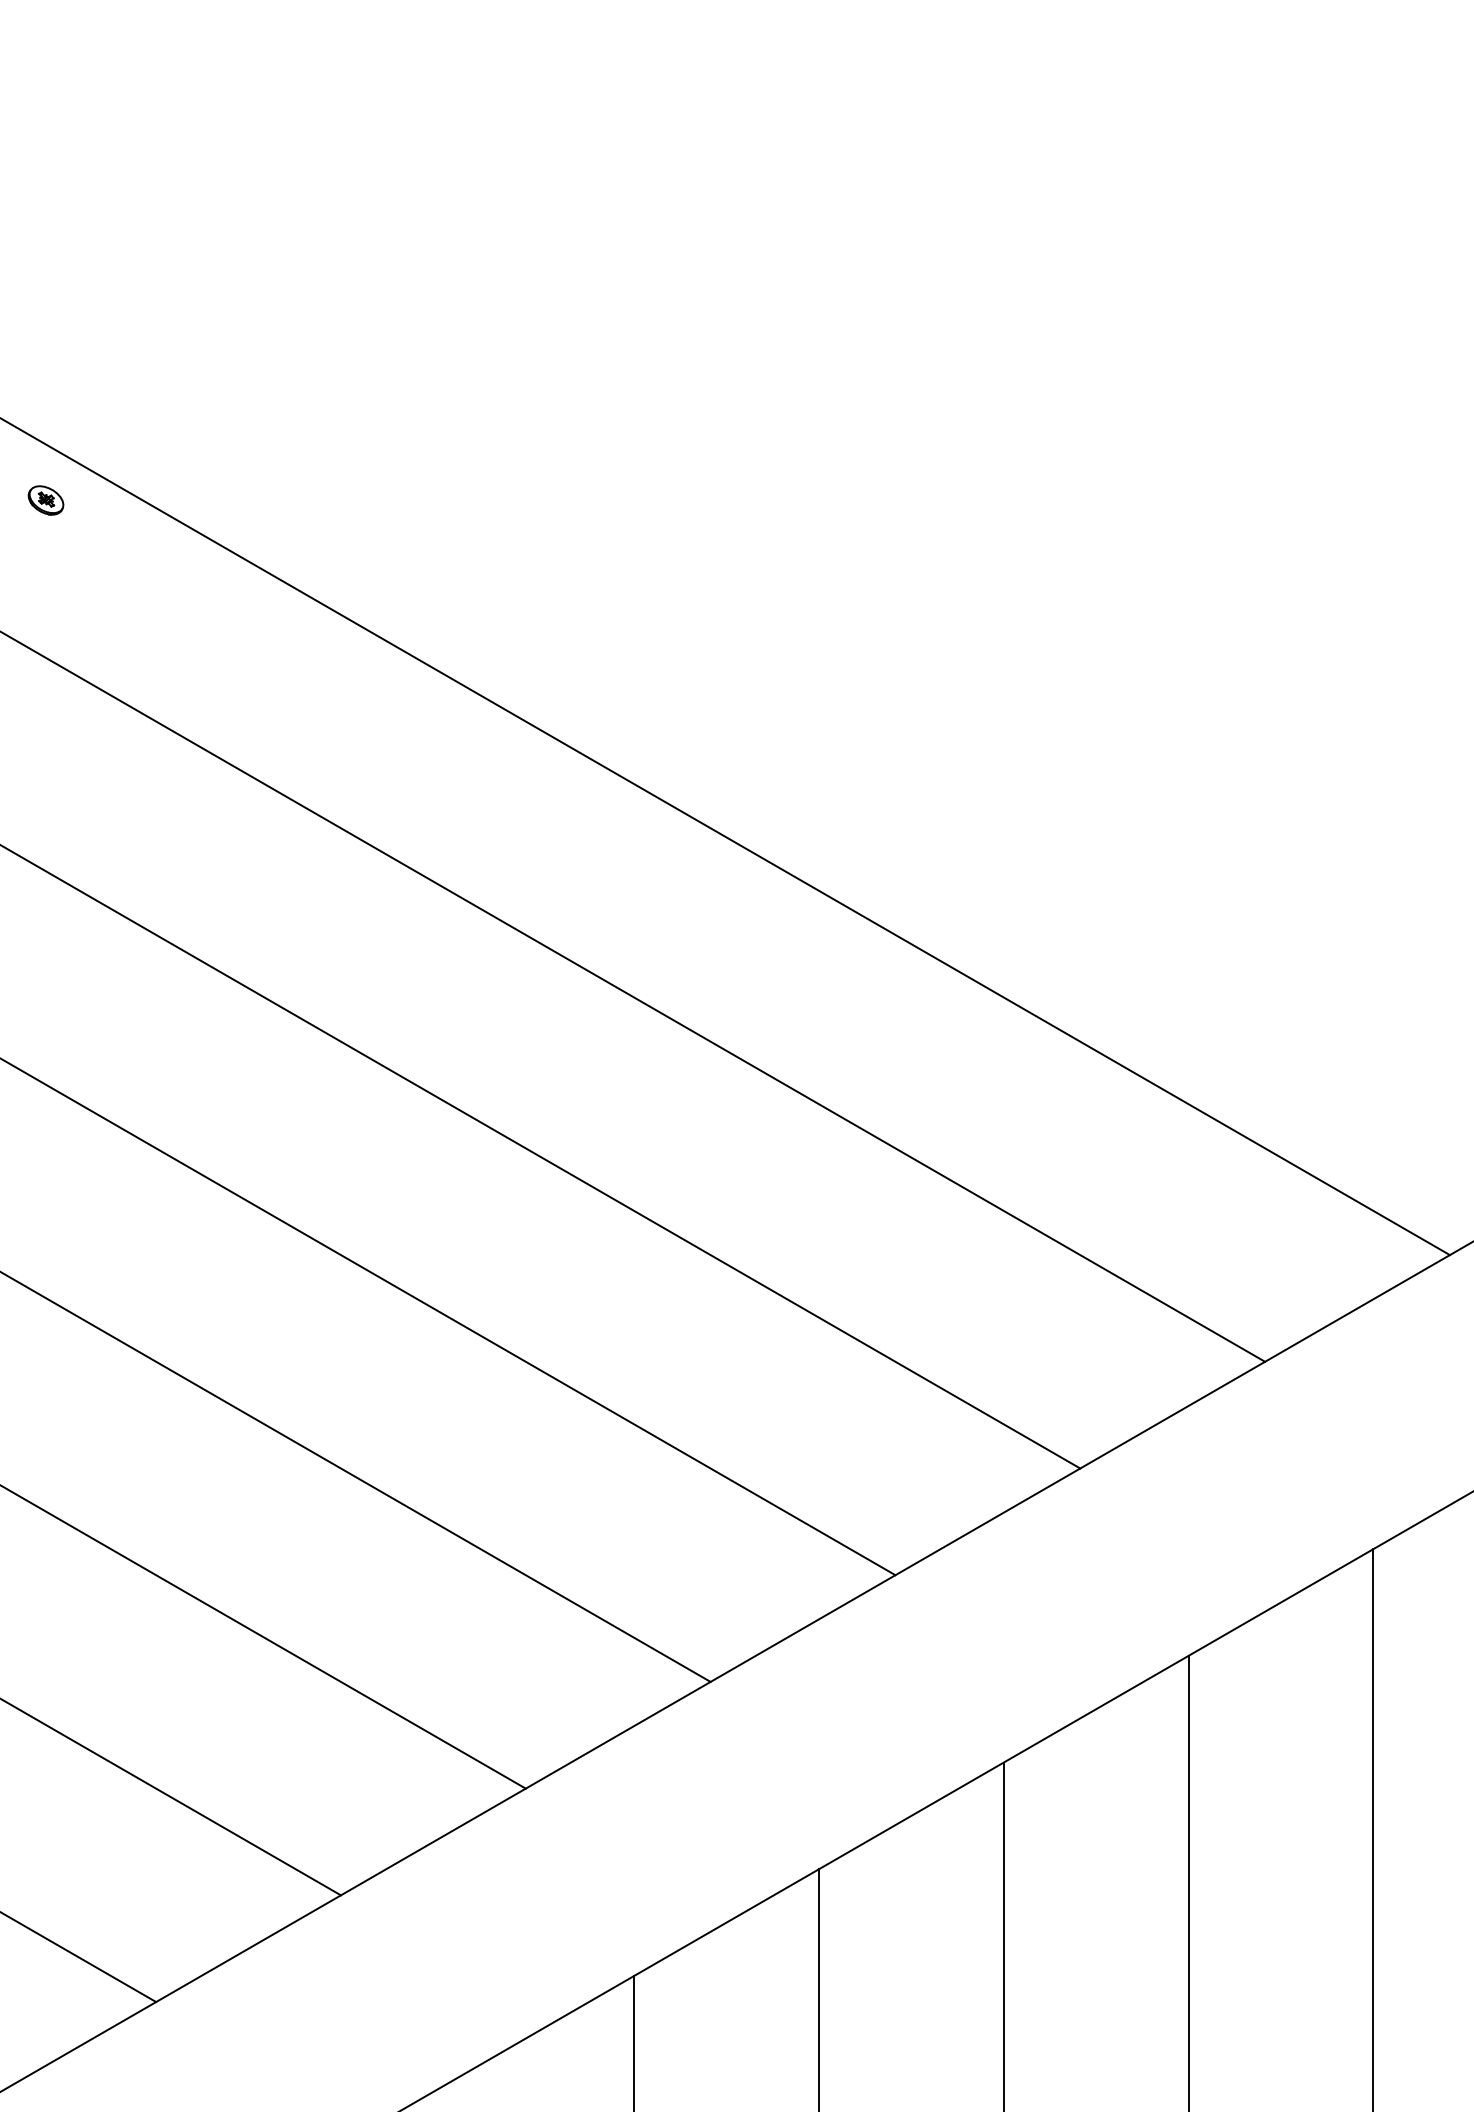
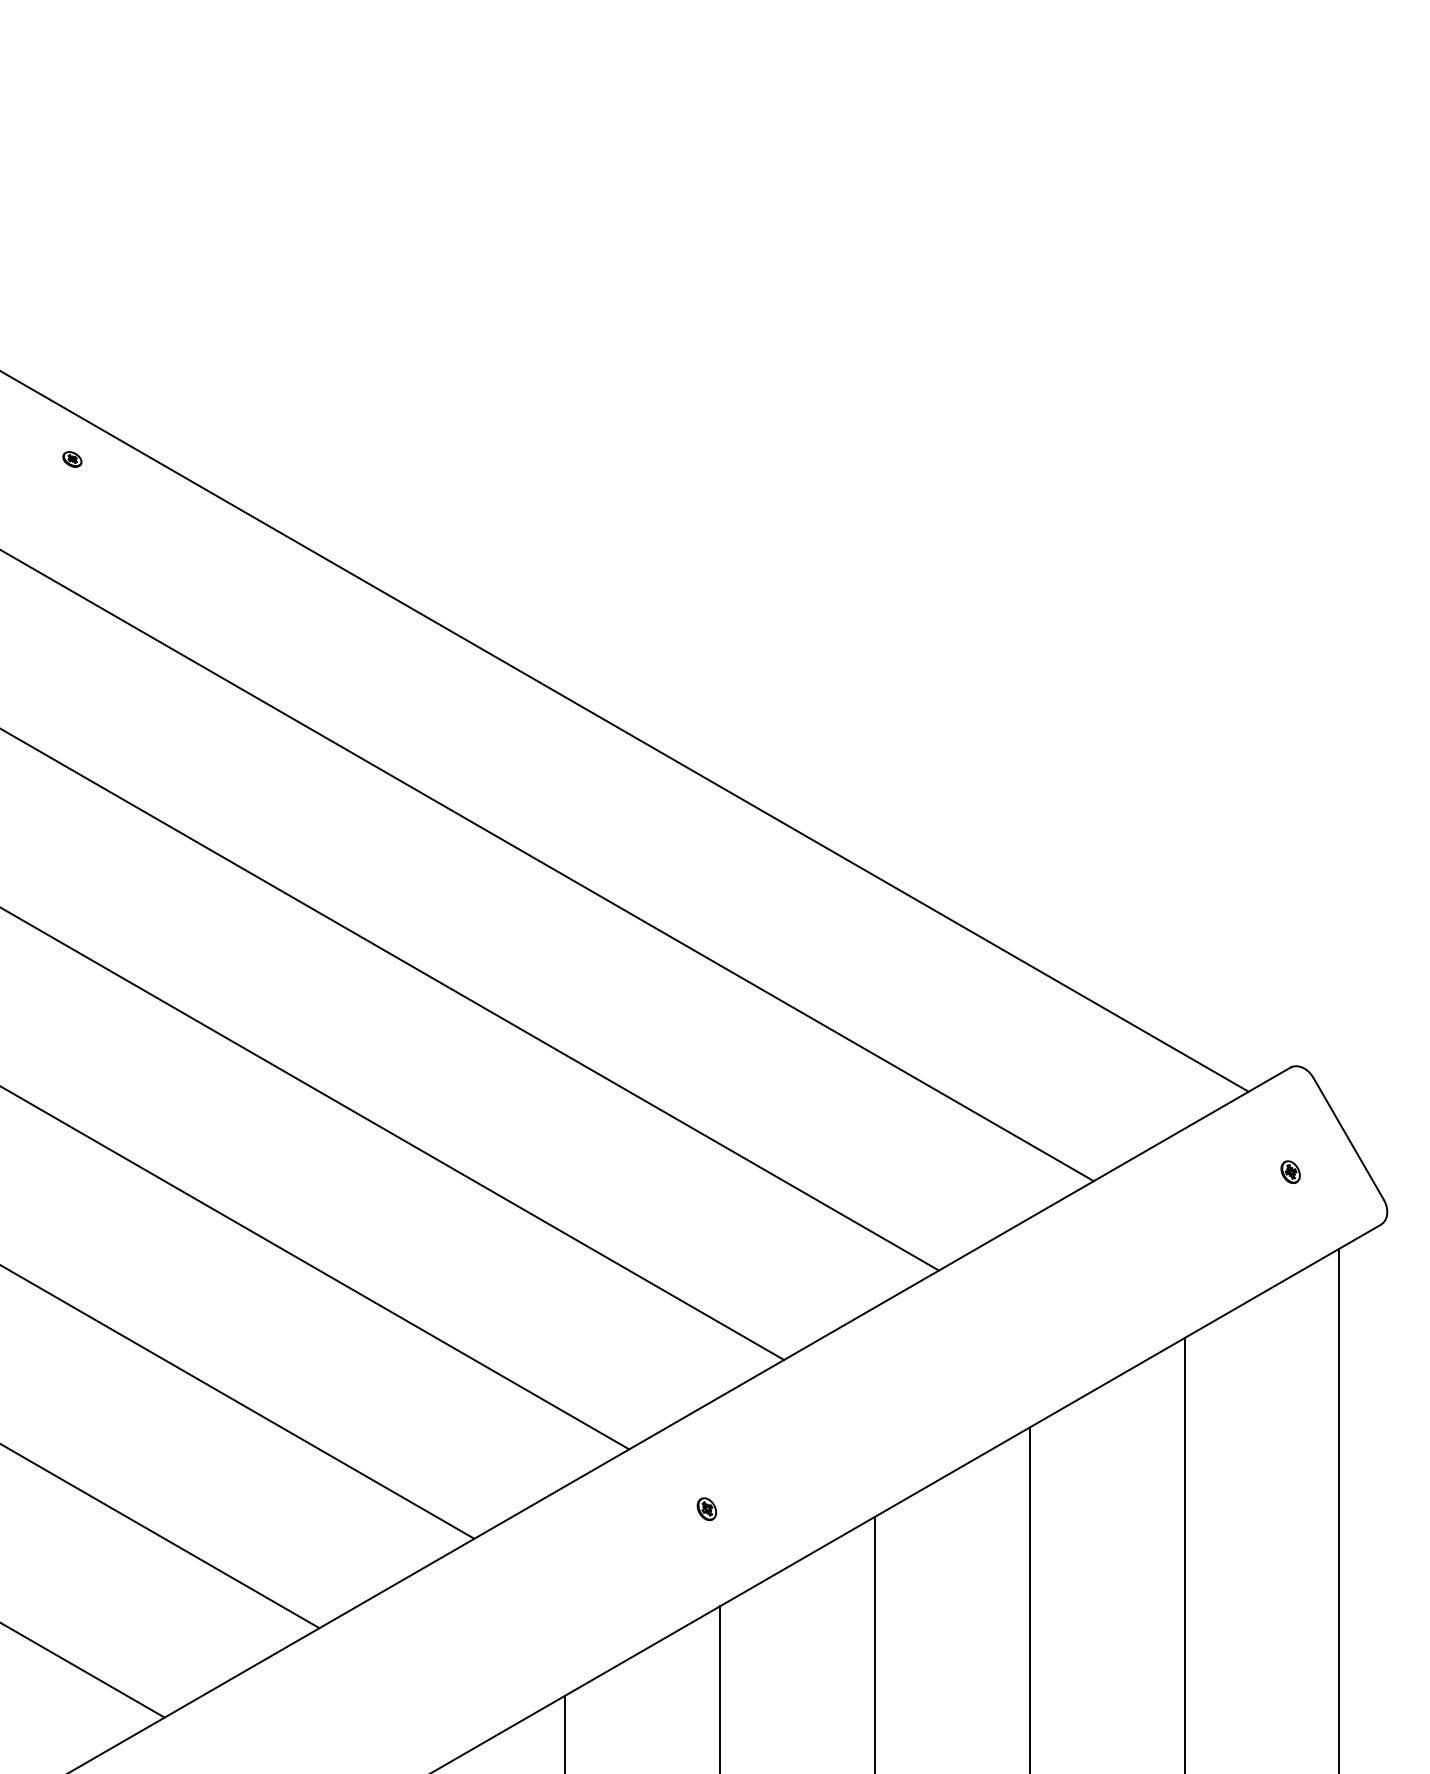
part: (46, 500) -> (72, 459), size x0.62
part: (802, 1752) -> (706, 1508), added

